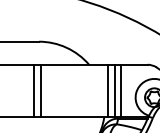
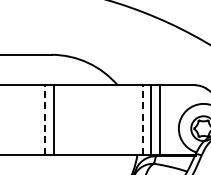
line: (34, 90) -> (45, 119), solid -> dashed
line: (108, 90) -> (143, 119), solid -> dashed

